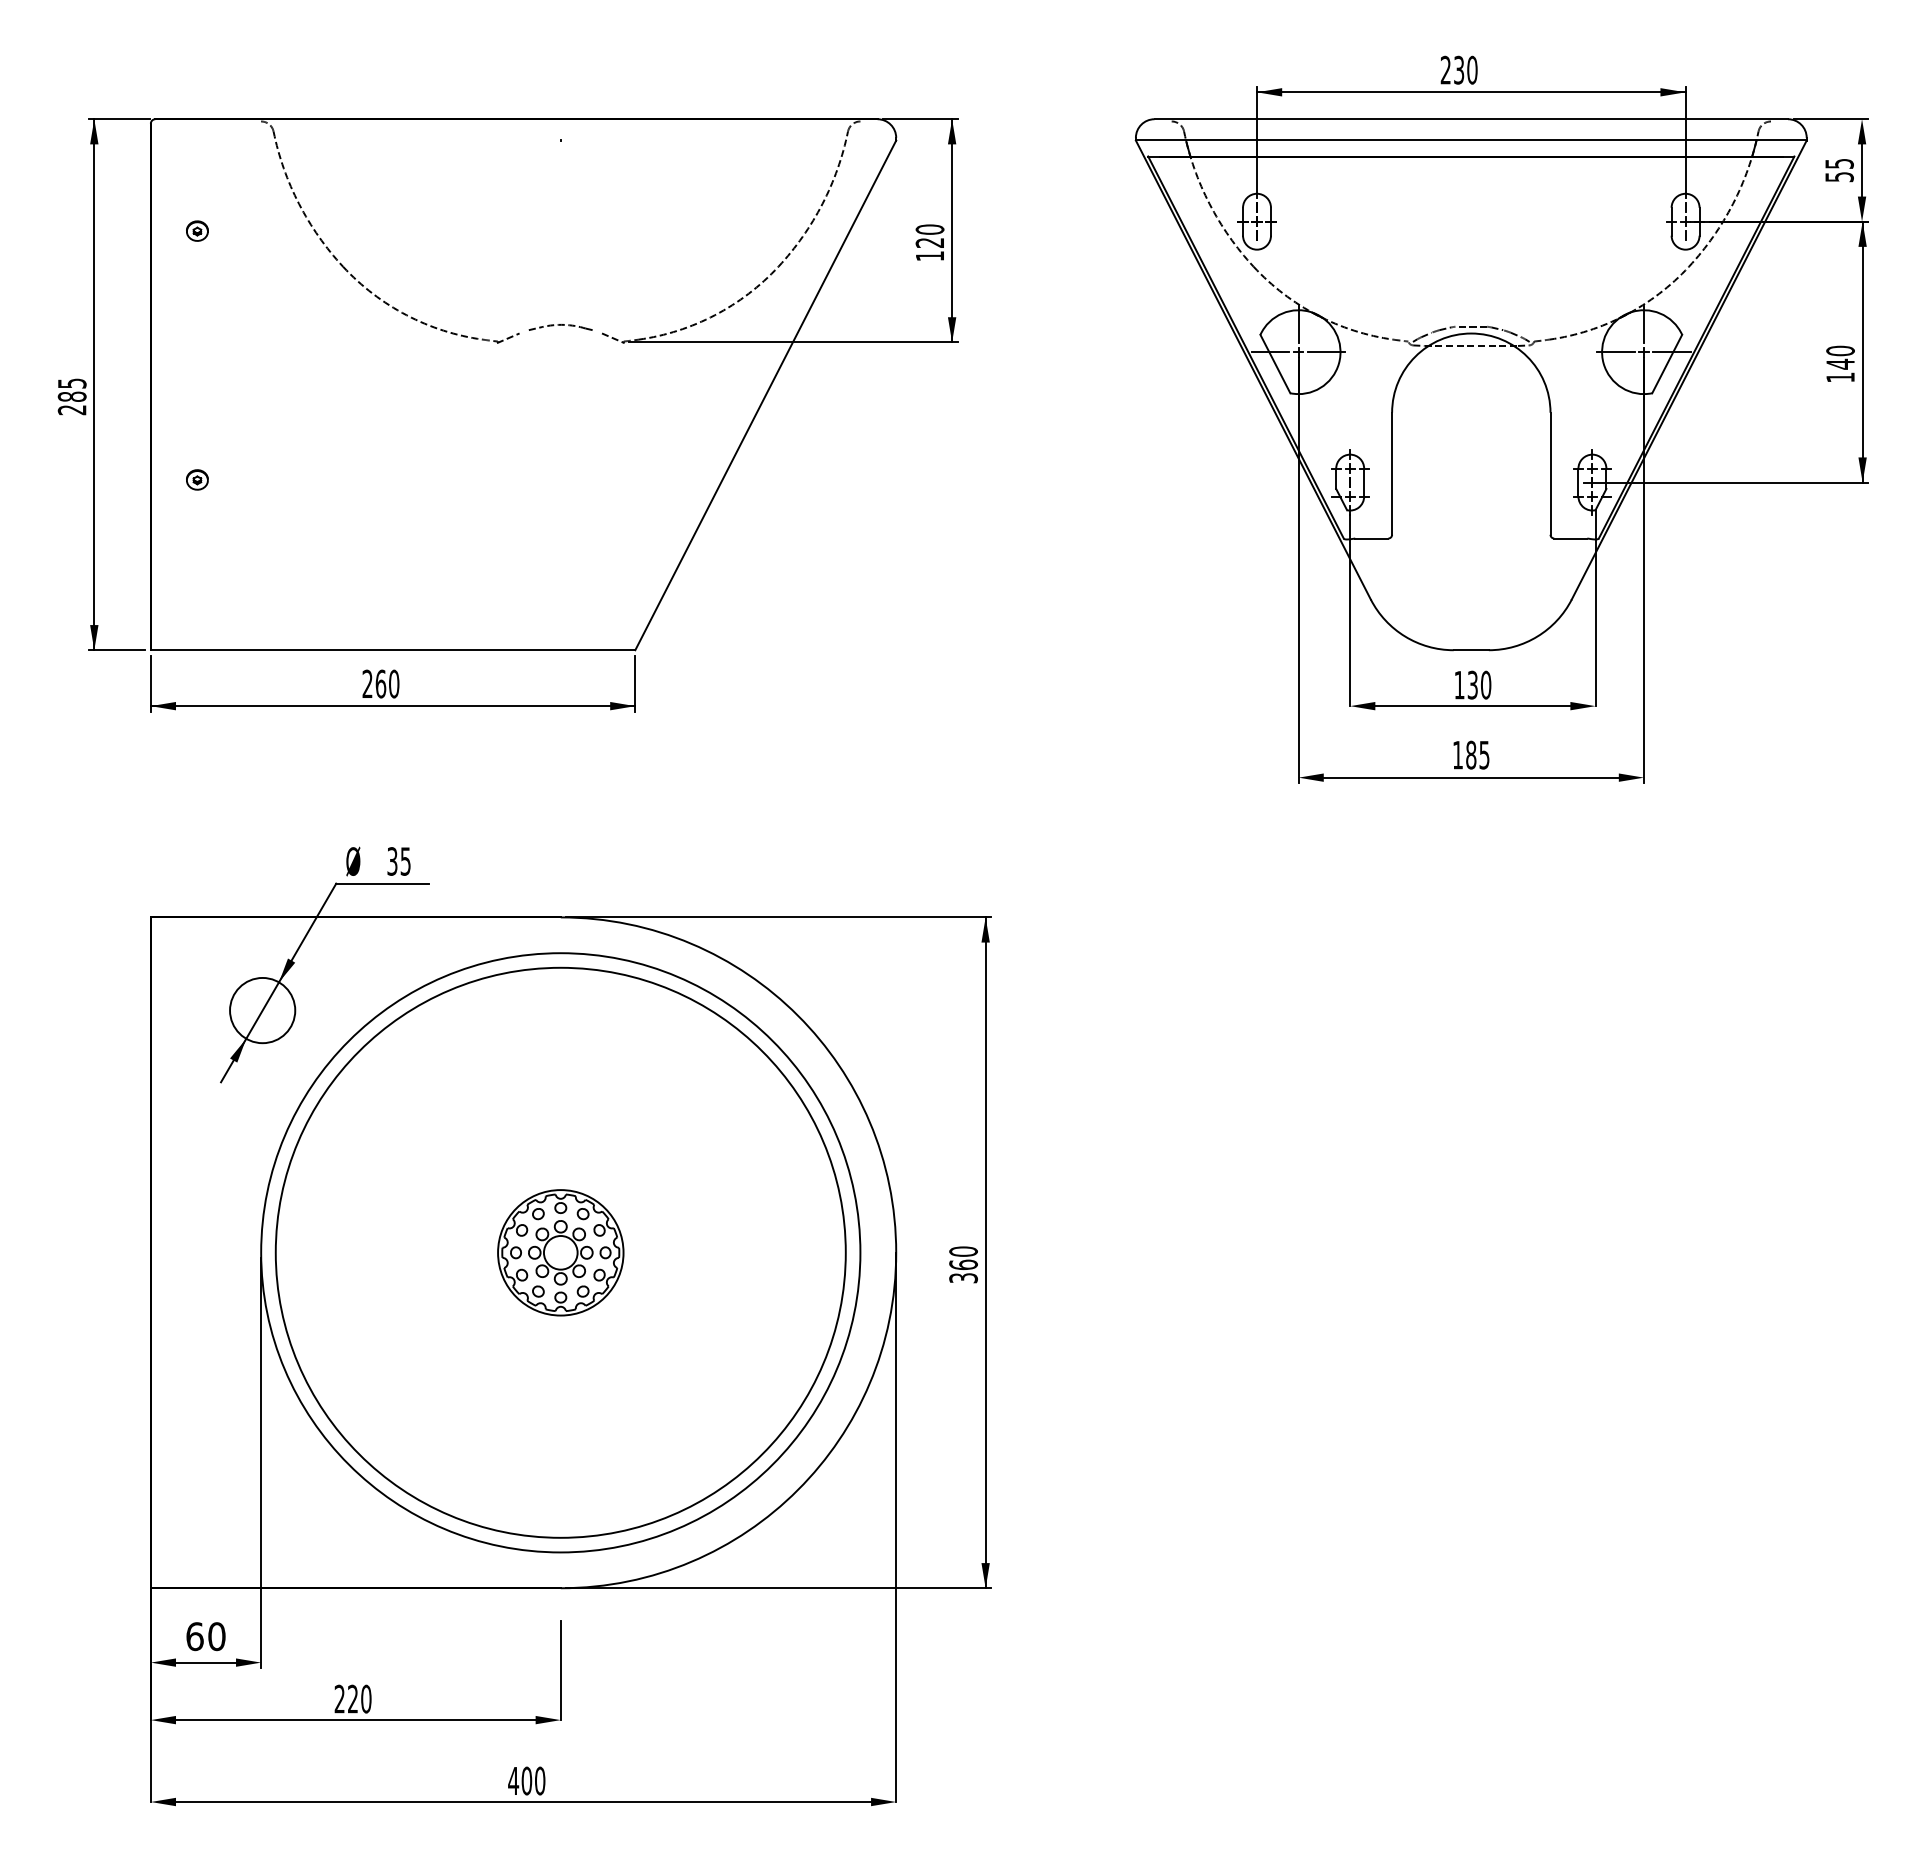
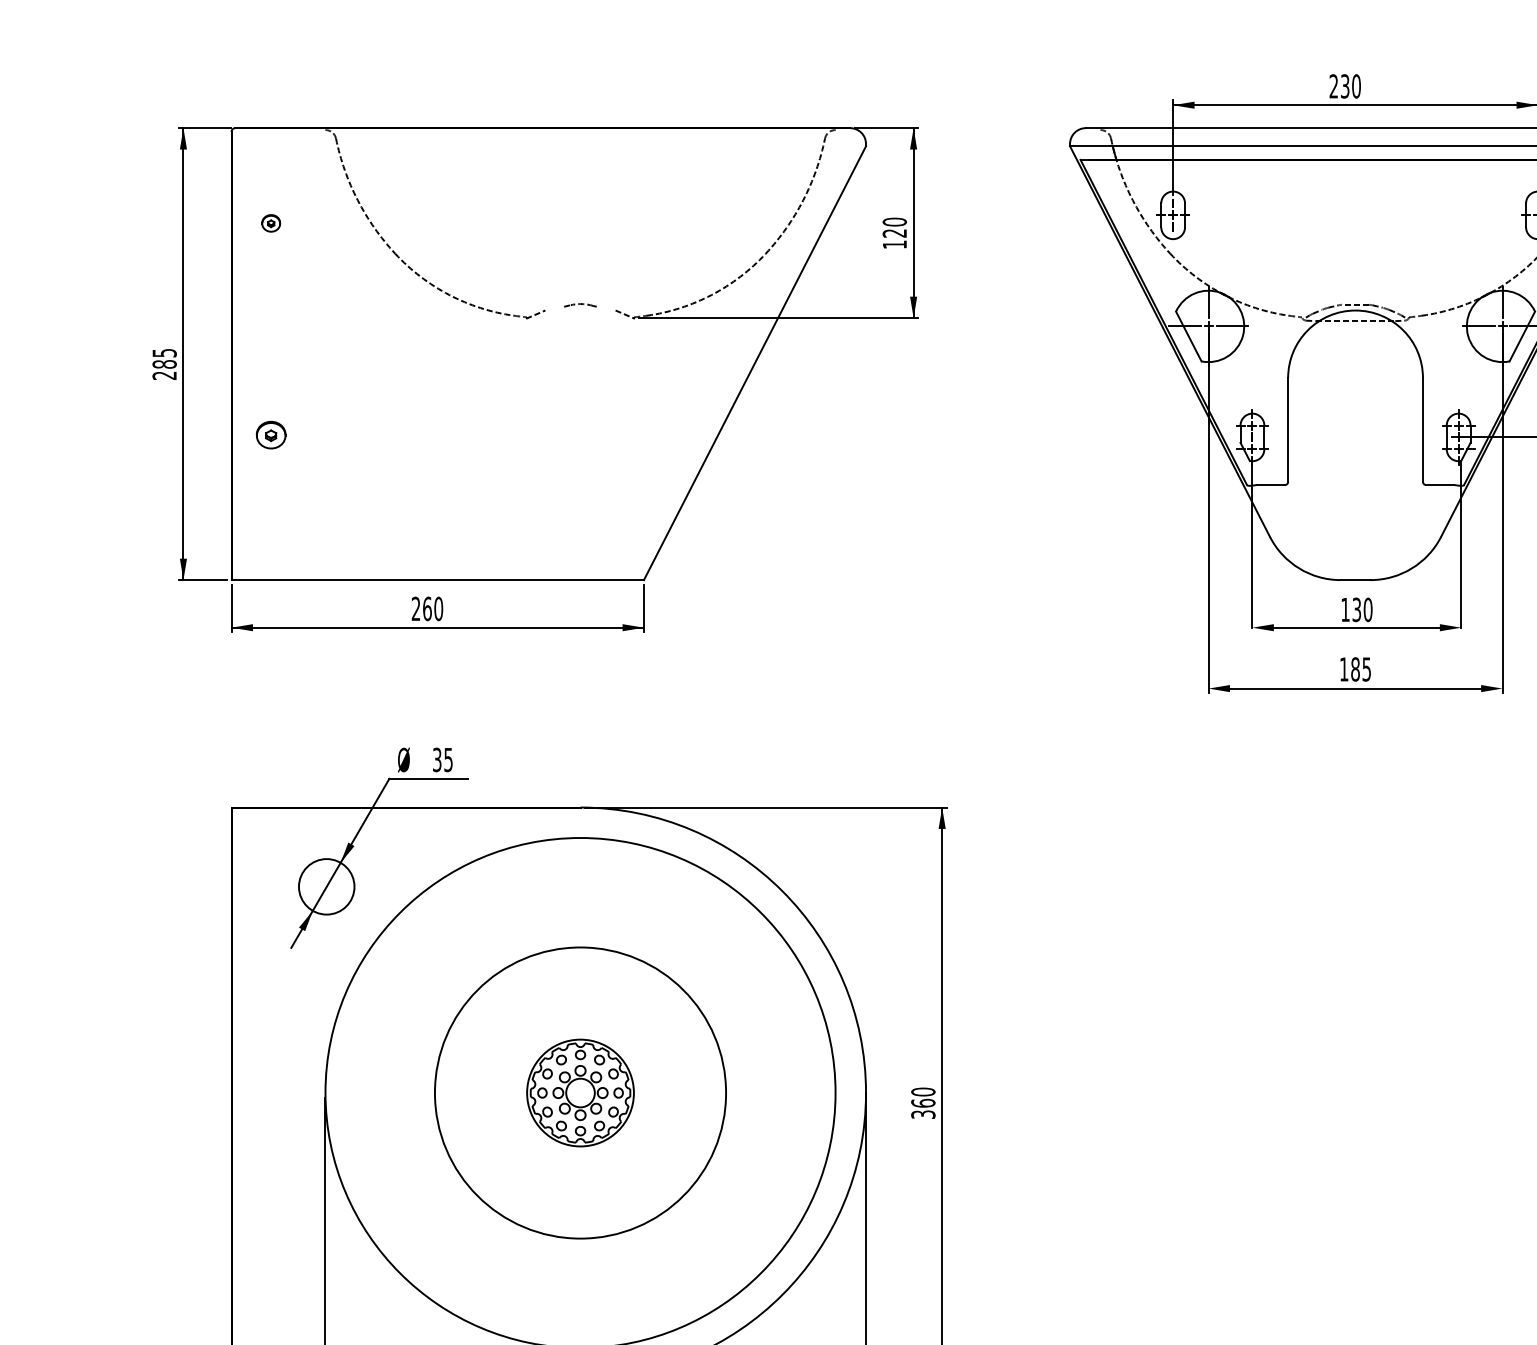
part: (560, 327) -> (580, 305), size x0.6
part: (197, 479) -> (271, 434), size x1.6
circle: (560, 1252) -> (580, 1092), size x0.6

